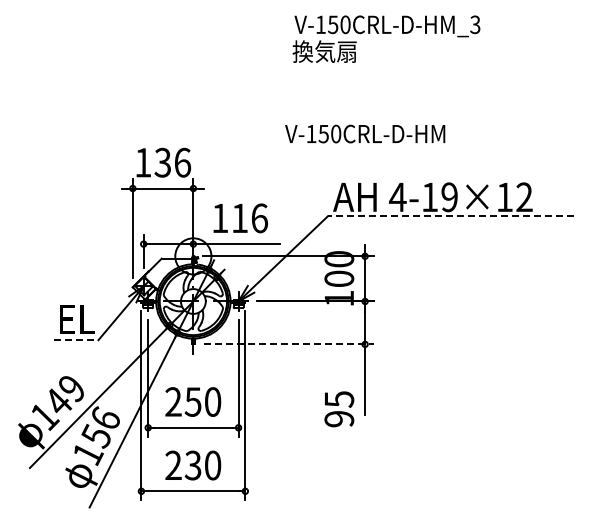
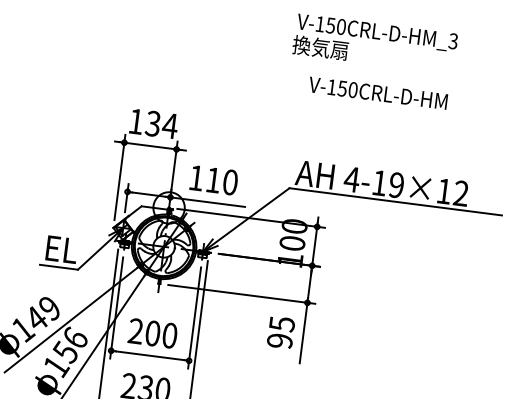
text: (386, 38) -> (375, 43), moved
text: (365, 133) -> (378, 92), moved
text: (182, 162) -> (170, 125), 136 -> 134
line: (450, 216) -> (395, 201), dashed -> solid
text: (259, 218) -> (230, 182), 116 -> 110
line: (76, 340) -> (58, 267), dashed -> solid
line: (289, 344) -> (242, 294), dashed -> solid
text: (192, 401) -> (152, 332), 250 -> 200
text: (339, 409) -> (281, 332), moved

